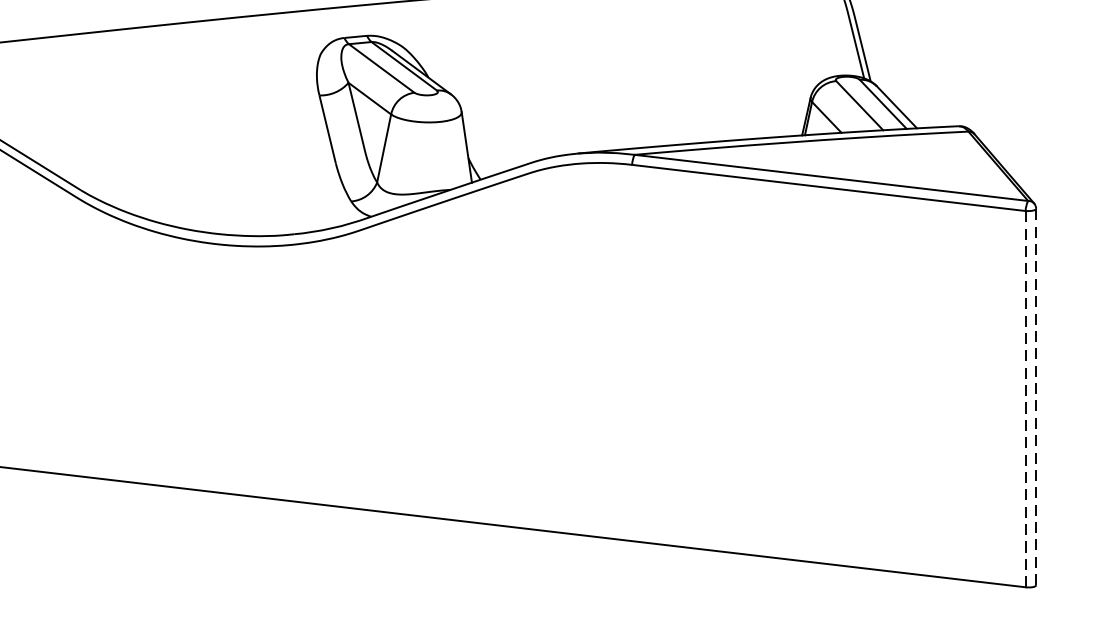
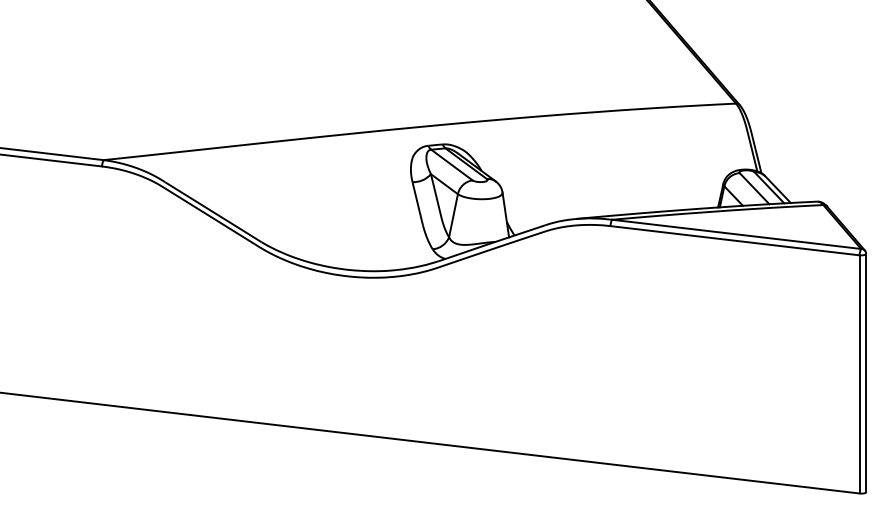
line: (1036, 396) -> (866, 372), dashed -> solid
line: (1025, 397) -> (859, 373), dashed -> solid

